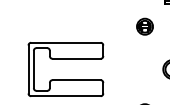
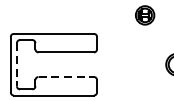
line: (33, 69) -> (16, 64), solid -> dashed
line: (77, 80) -> (67, 77), solid -> dashed

